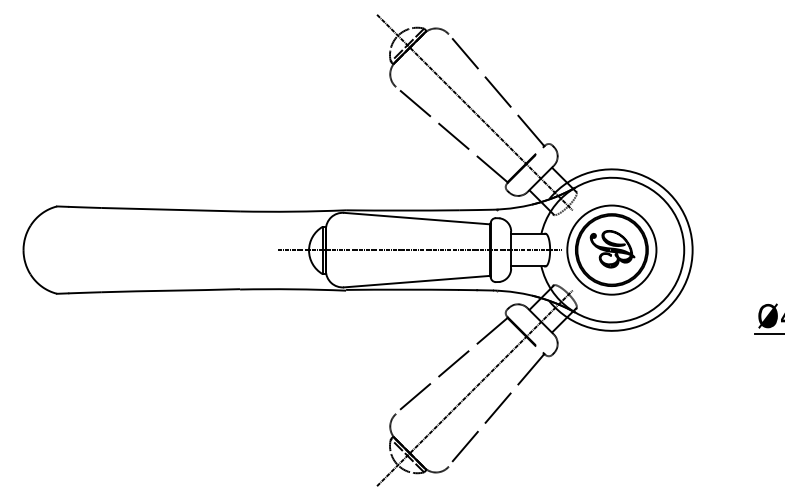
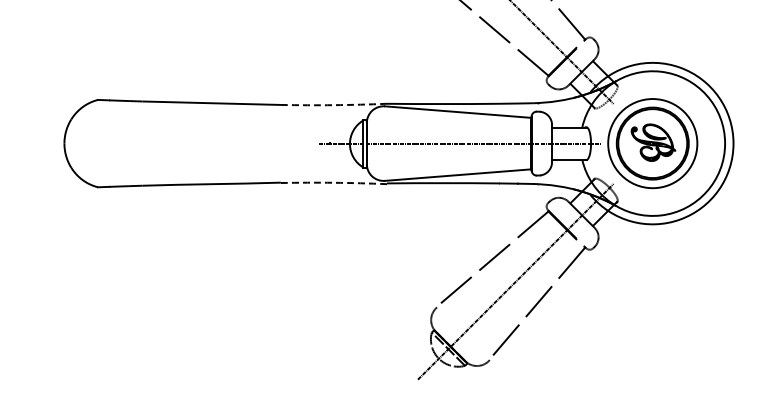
arc: (293, 211) -> (334, 104), solid -> dashed
arc: (293, 289) -> (334, 182), solid -> dashed

